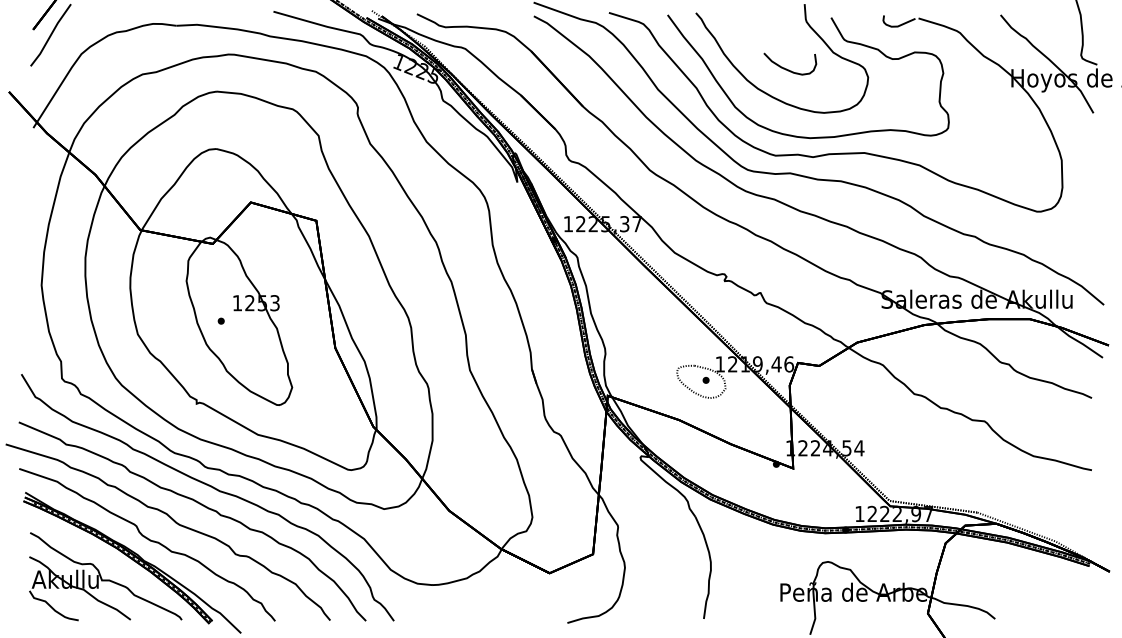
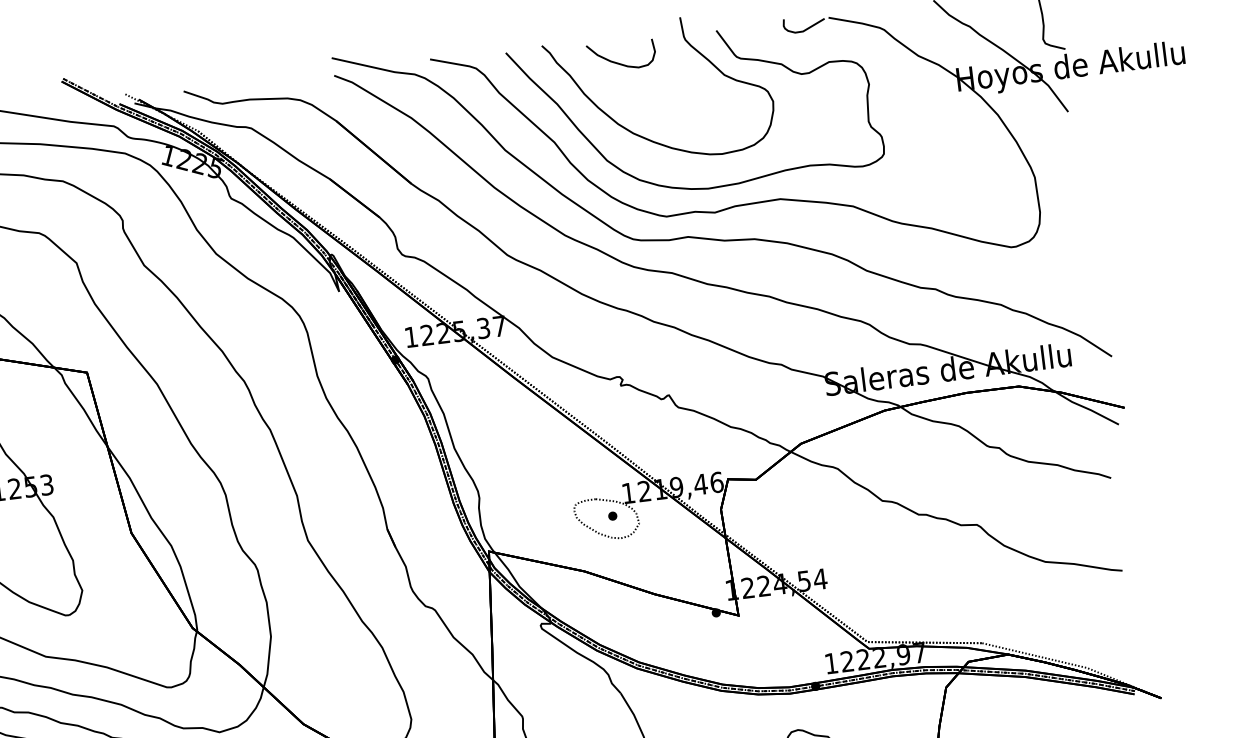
curve: (789, 69) -> (621, 62), moved

